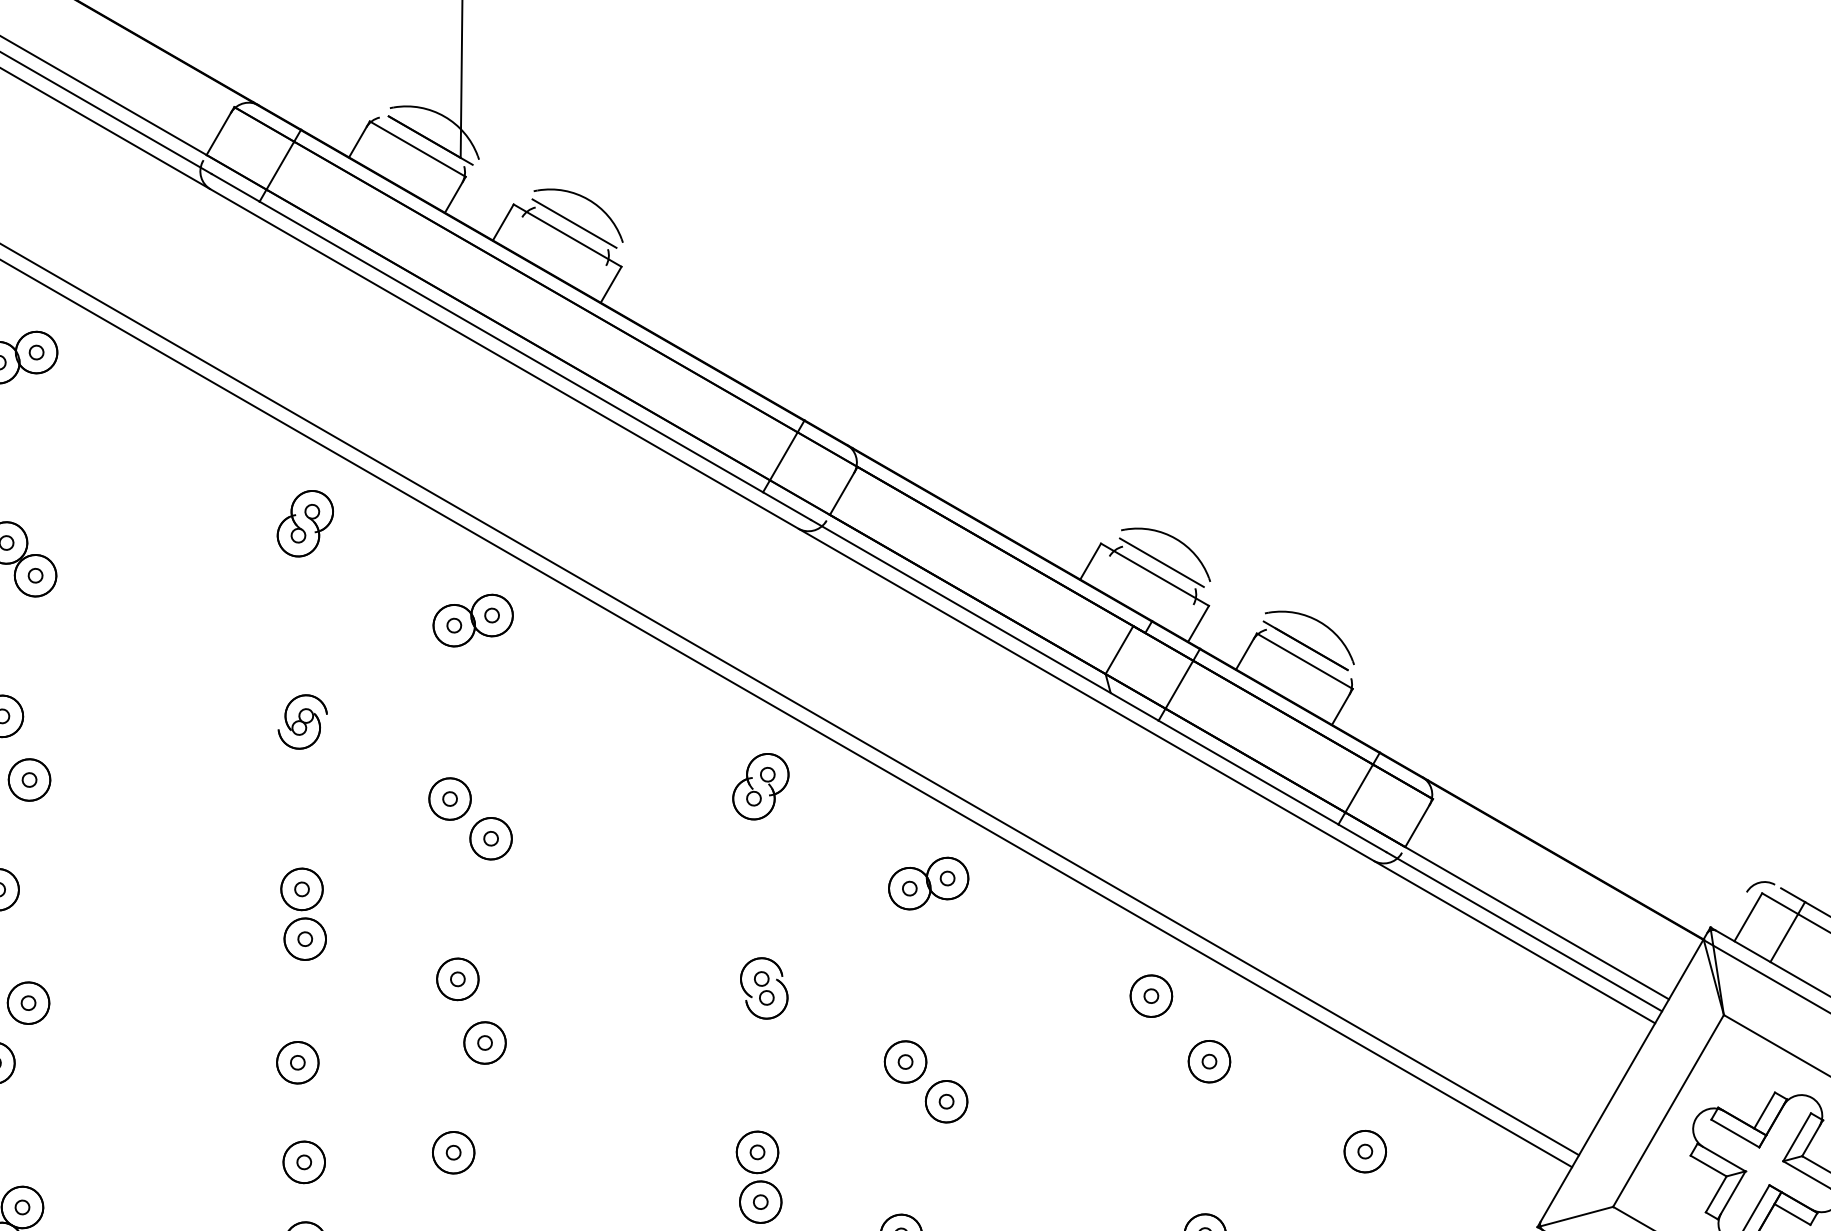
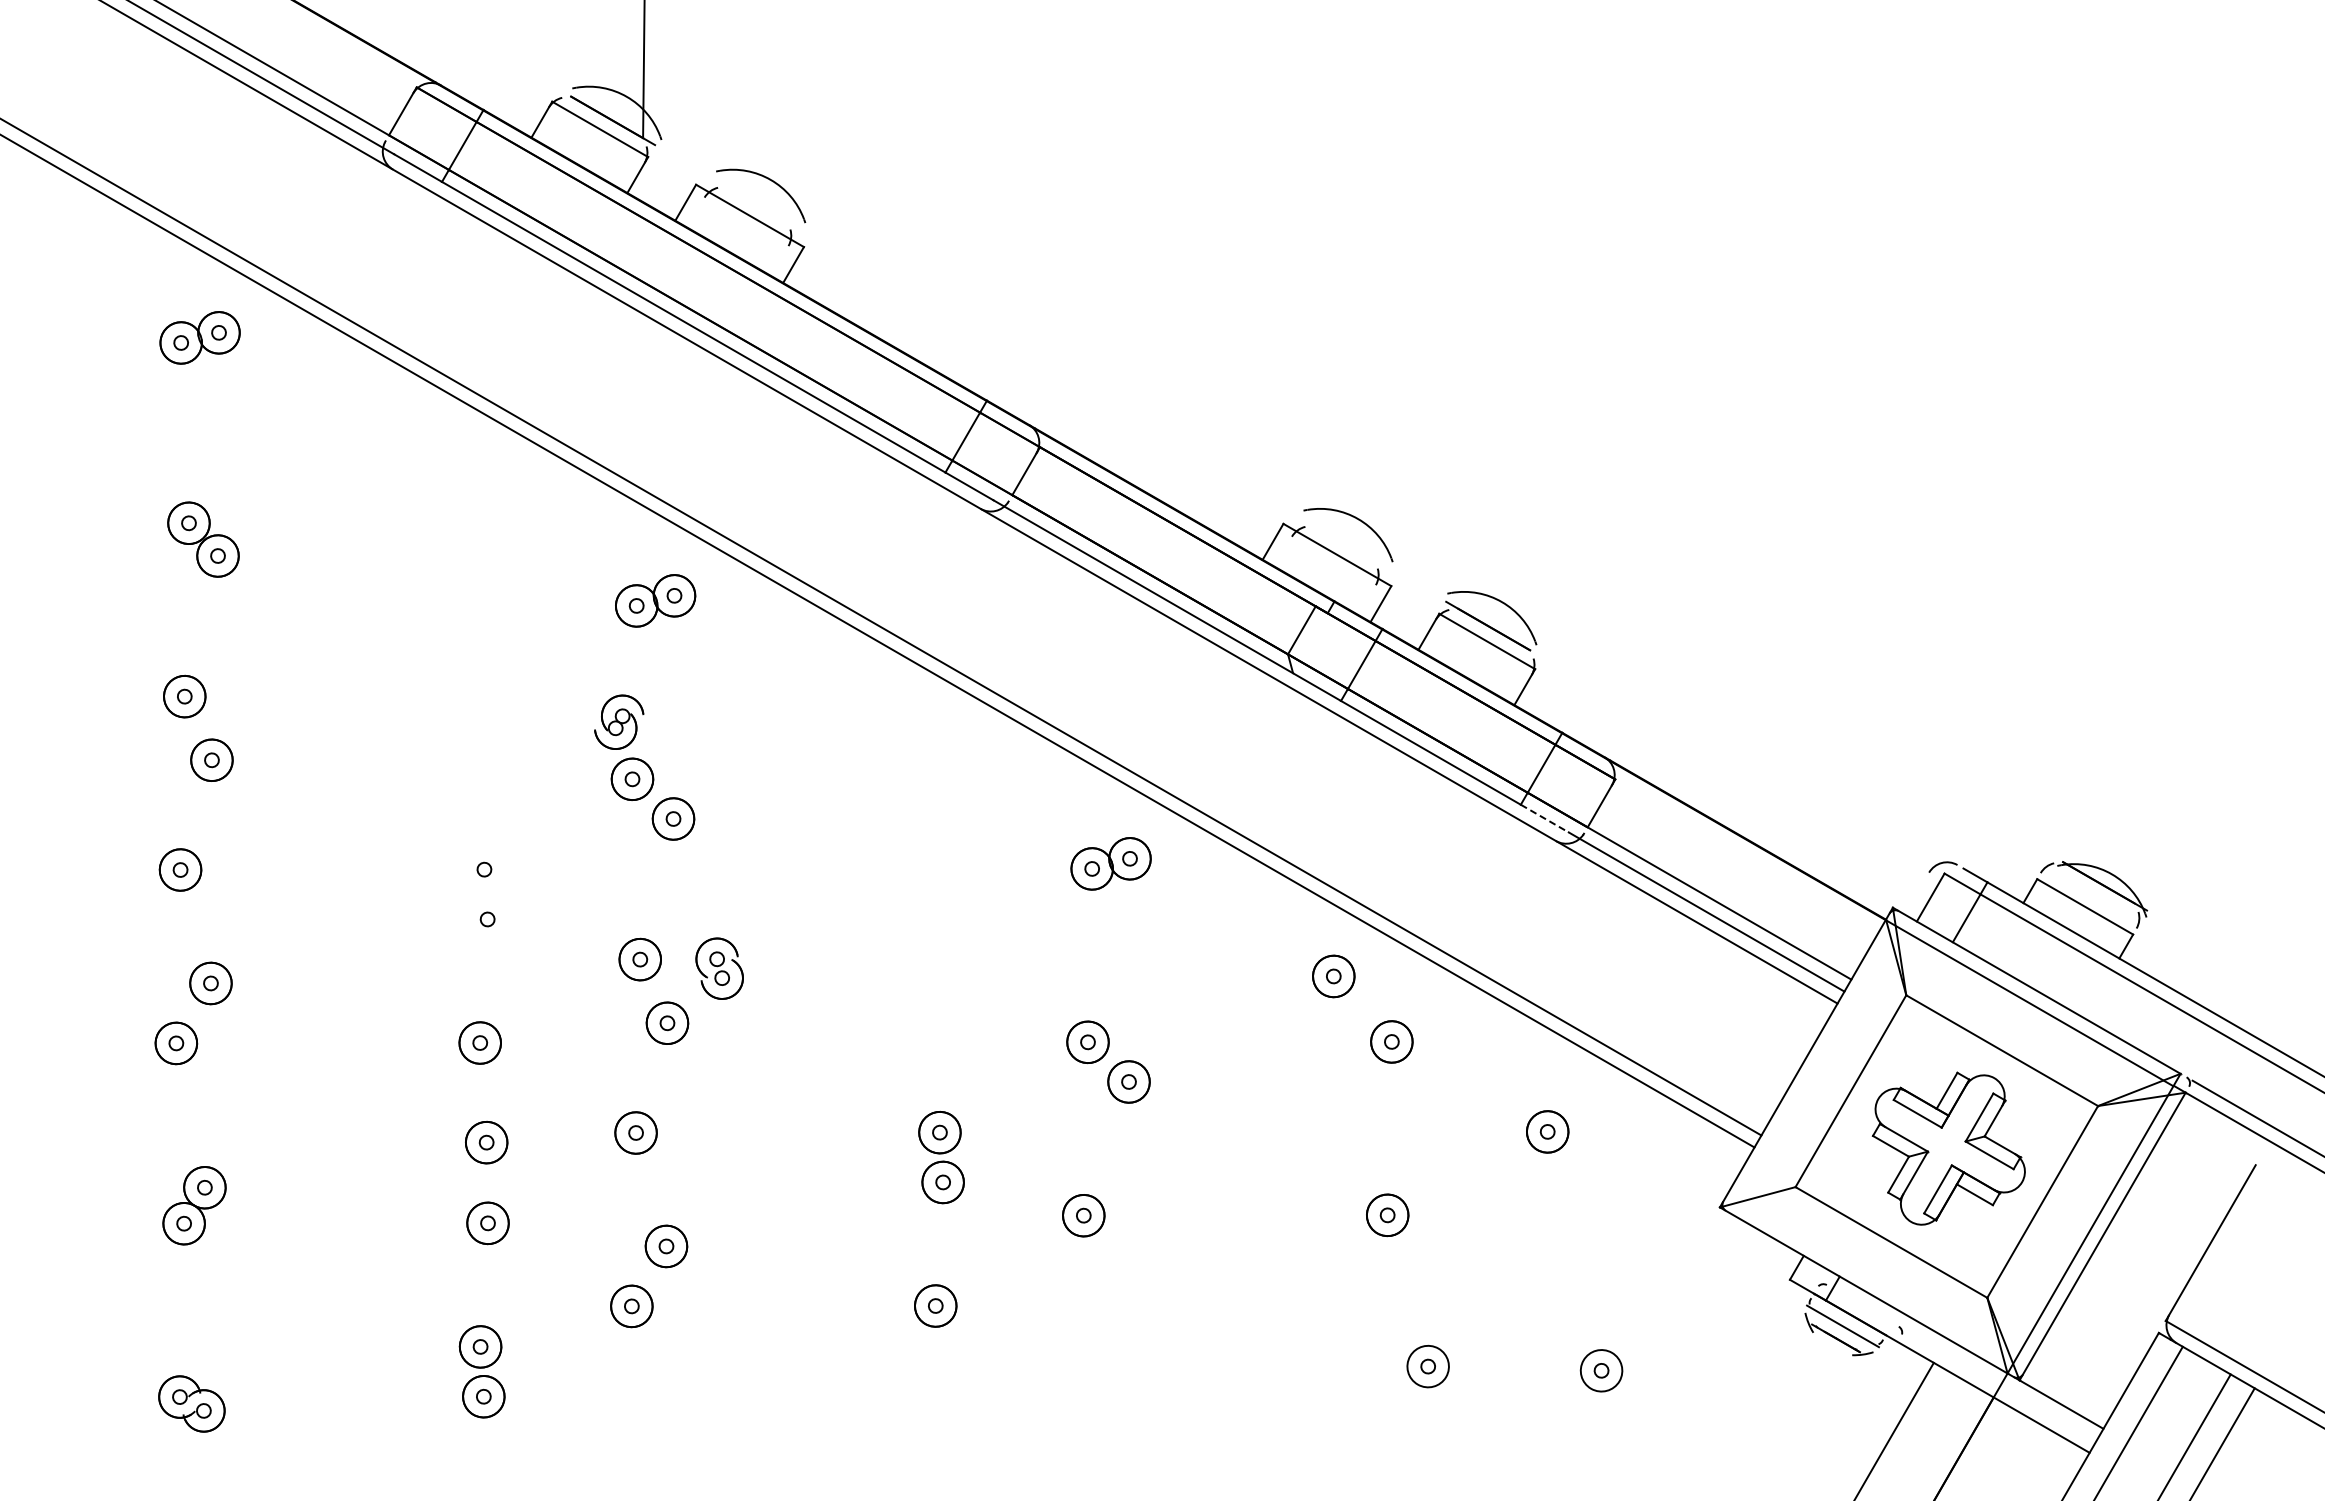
line: (574, 223) -> (756, 203), removed
part: (305, 523) -> (487, 503), removed
line: (1162, 562) -> (1344, 542), removed
part: (303, 721) -> (619, 721), moved
part: (760, 786) -> (942, 766), removed
line: (1362, 838) -> (1544, 818), solid -> dashed
part: (303, 914) -> (485, 894), removed
part: (764, 988) -> (719, 968), moved

